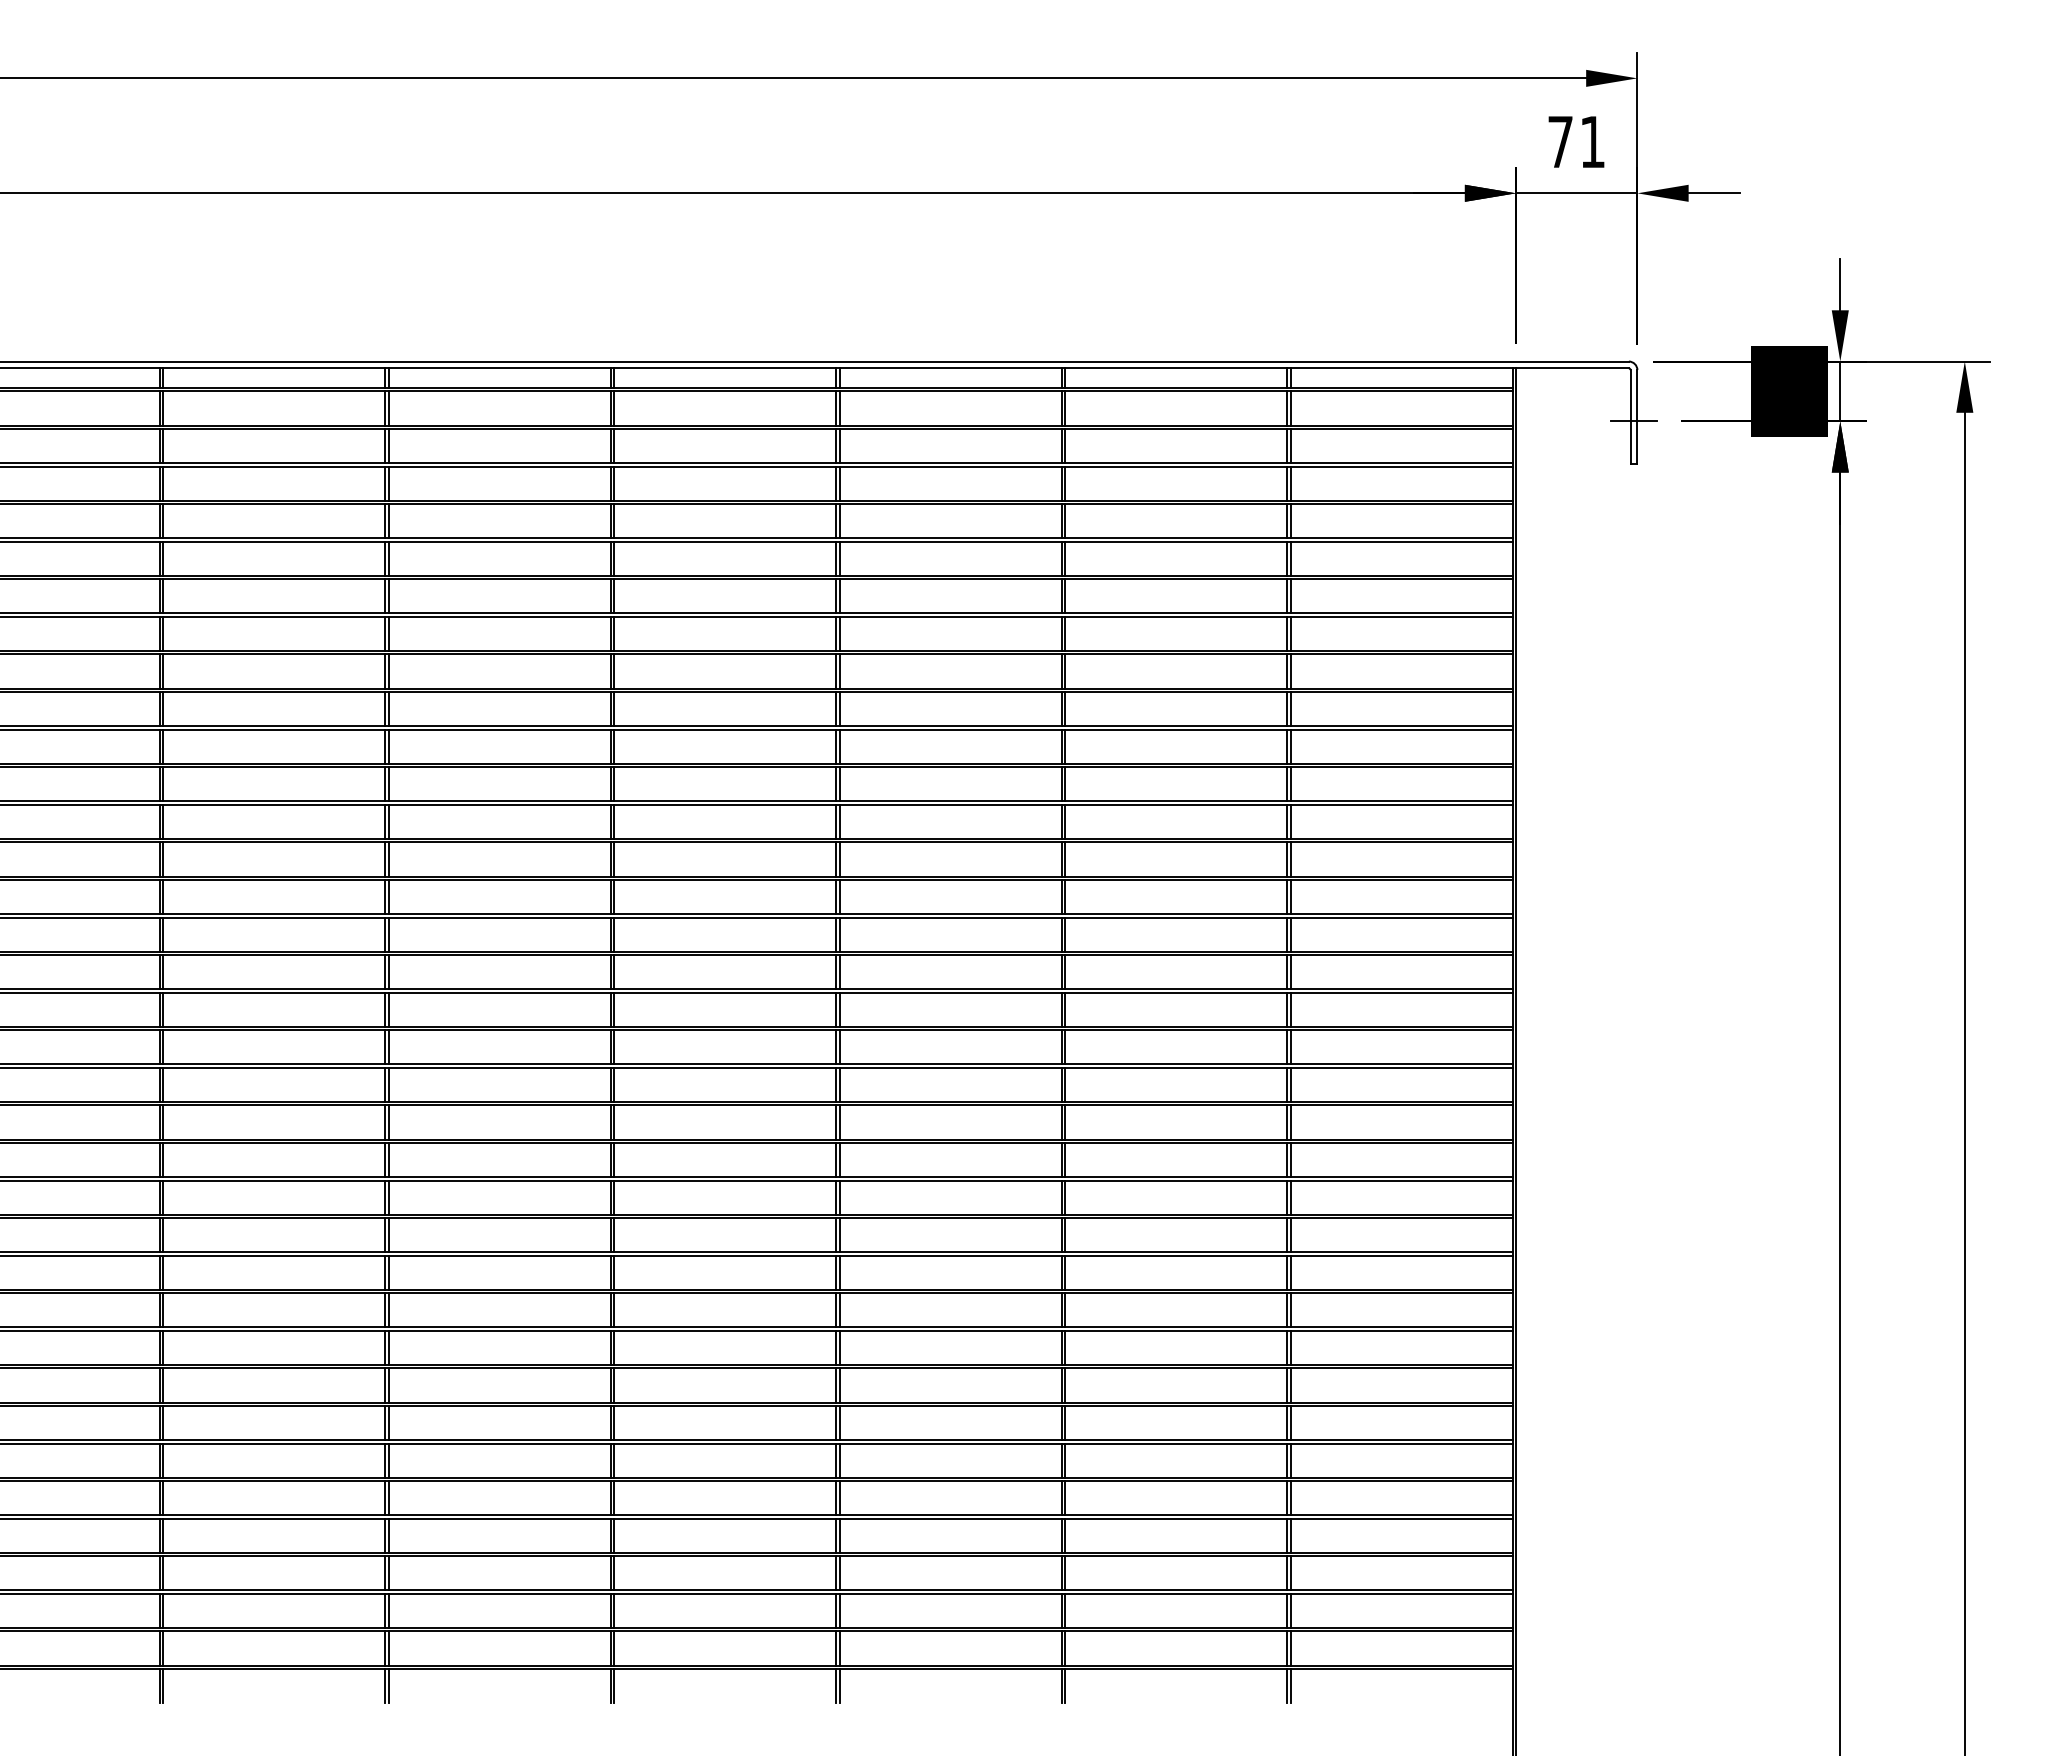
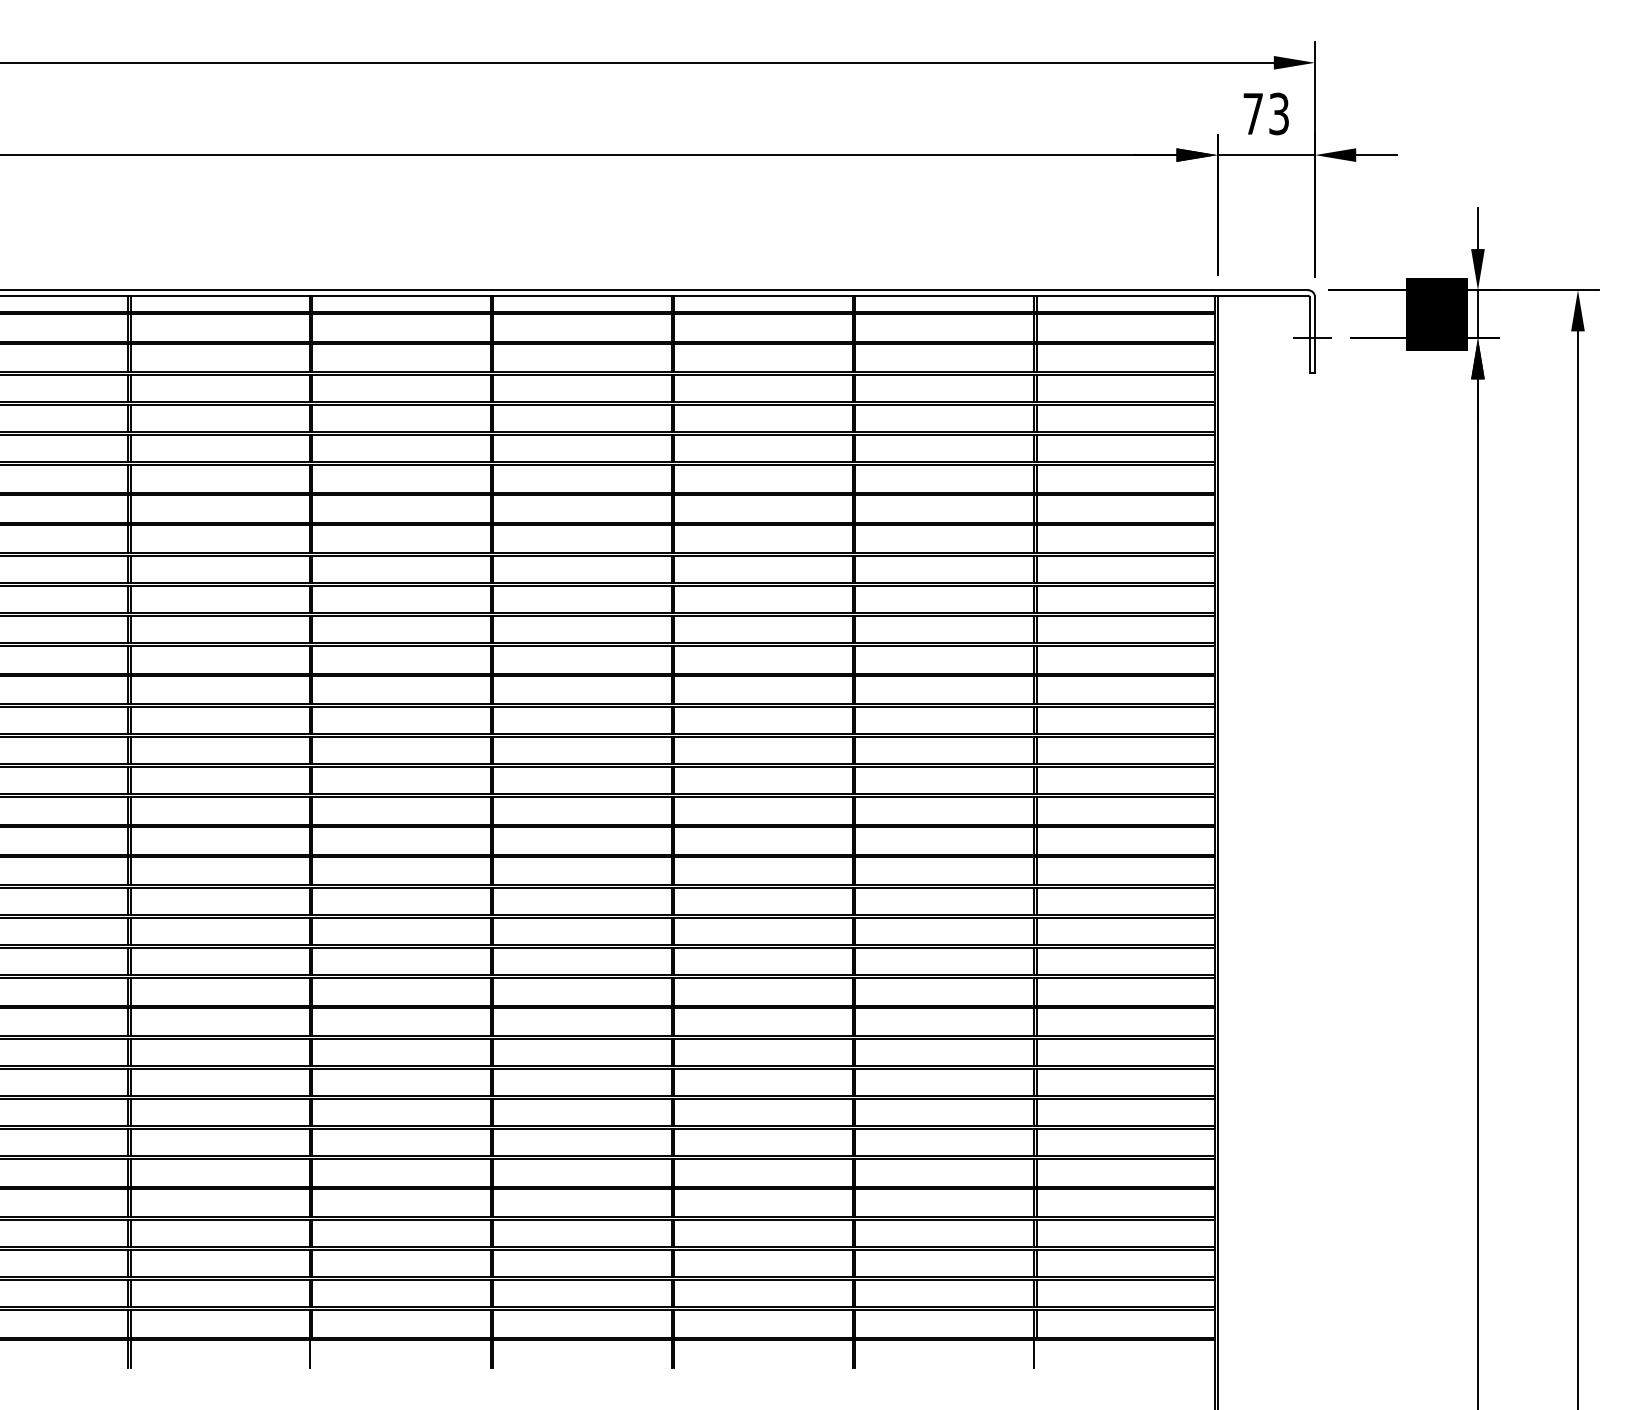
text: (1592, 141) -> (1278, 113), 71 -> 73
line: (388, 1686) -> (312, 1354), removed
line: (1290, 1686) -> (1036, 1354), removed

